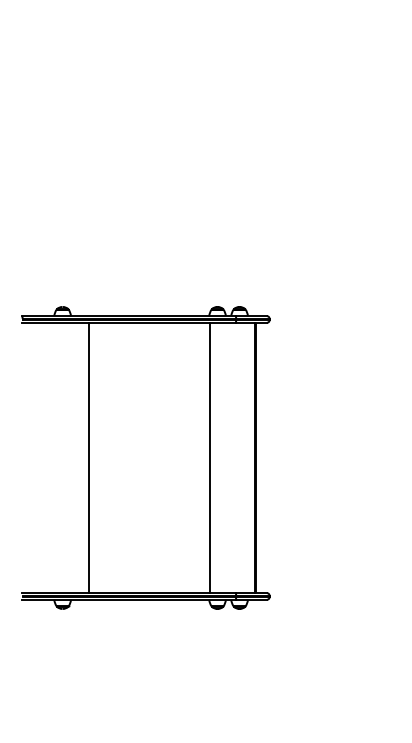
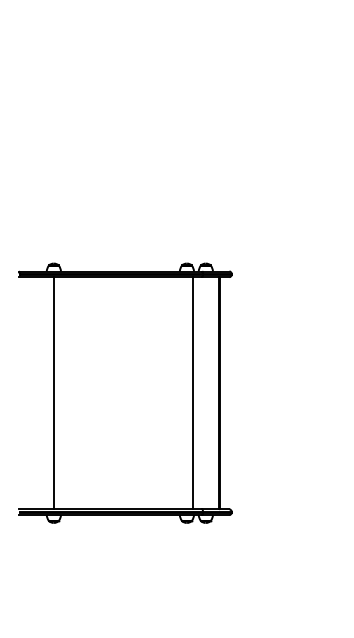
line: (89, 457) -> (54, 392), moved
line: (209, 457) -> (192, 392), moved

